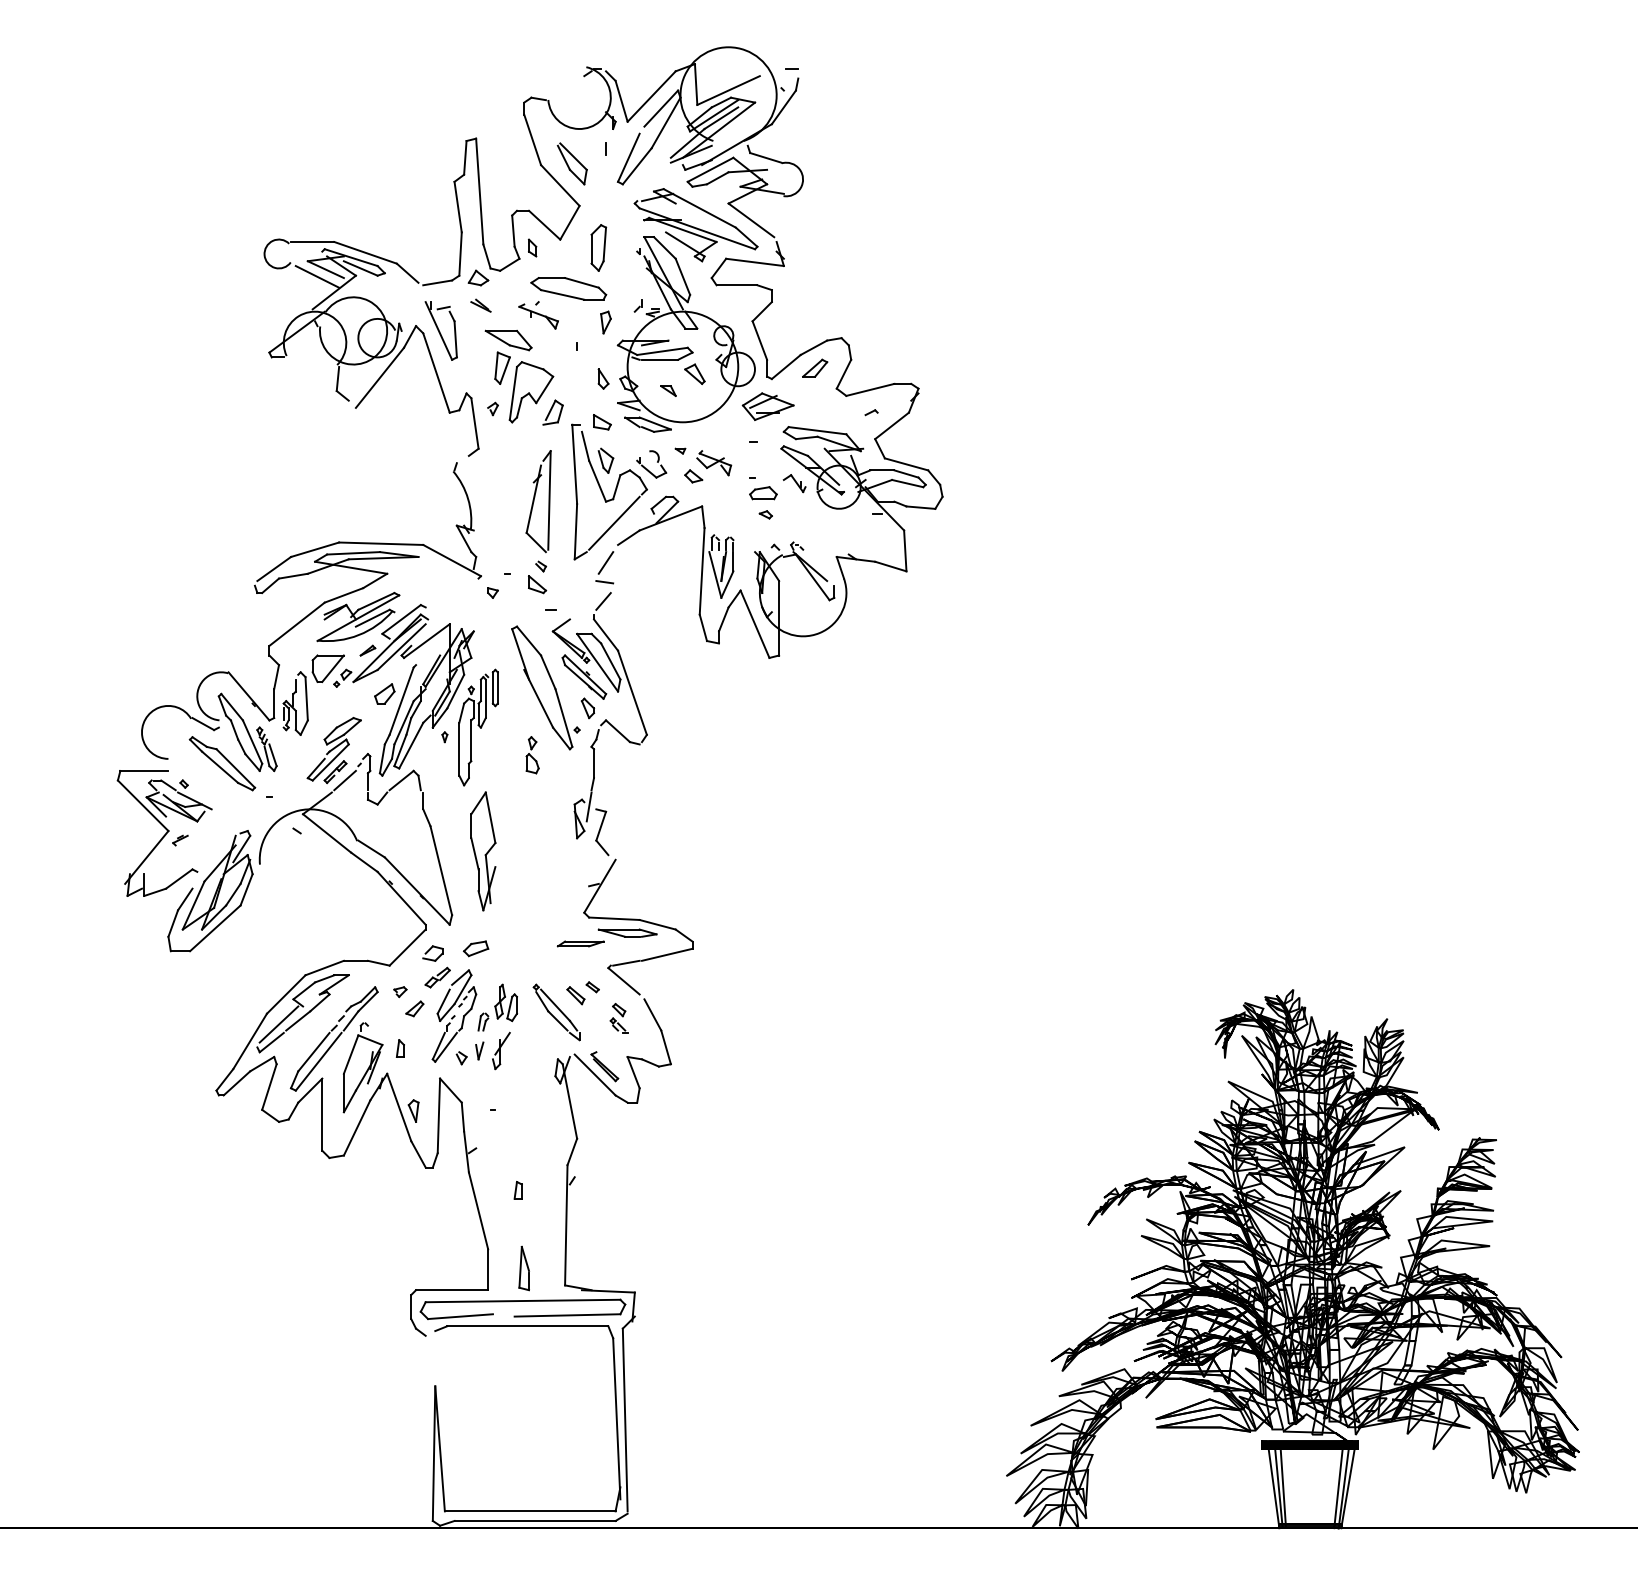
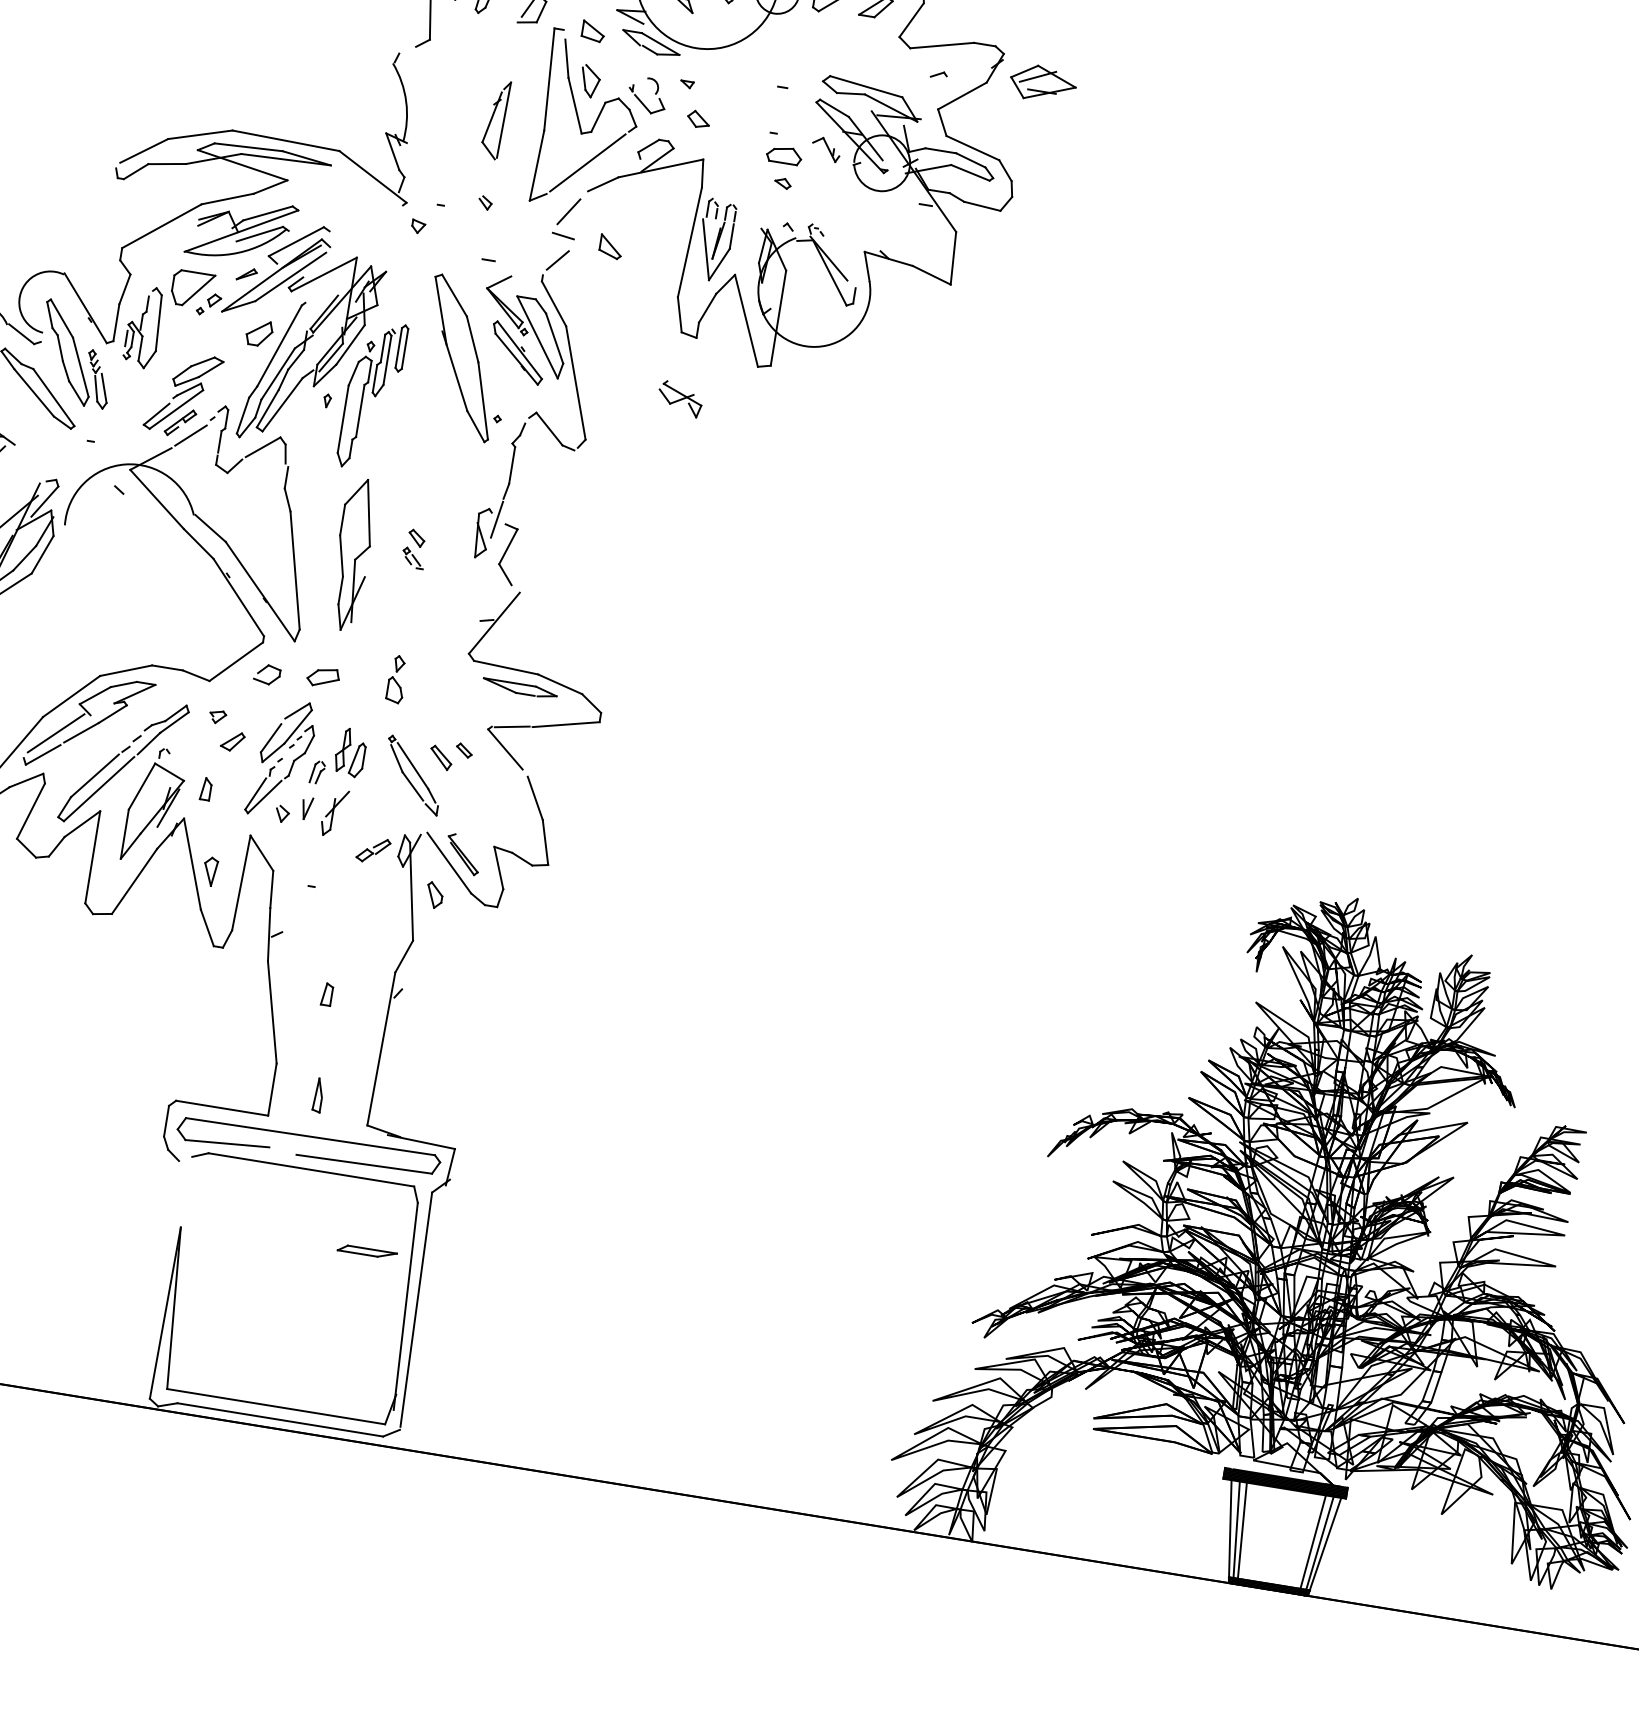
part: (767, 406) -> (1042, 83), moved
part: (714, 463) -> (680, 399), moved
part: (538, 501) -> (495, 119), size x0.6
part: (537, 584) -> (611, 246), moved
part: (587, 708) -> (433, 895), moved
part: (532, 755) -> (396, 679), moved
part: (580, 943) -> (367, 1251), moved
part: (437, 977) -> (373, 850), moved
part: (618, 1018) -> (414, 548), moved
part: (523, 1268) -> (317, 1095), size x0.6

